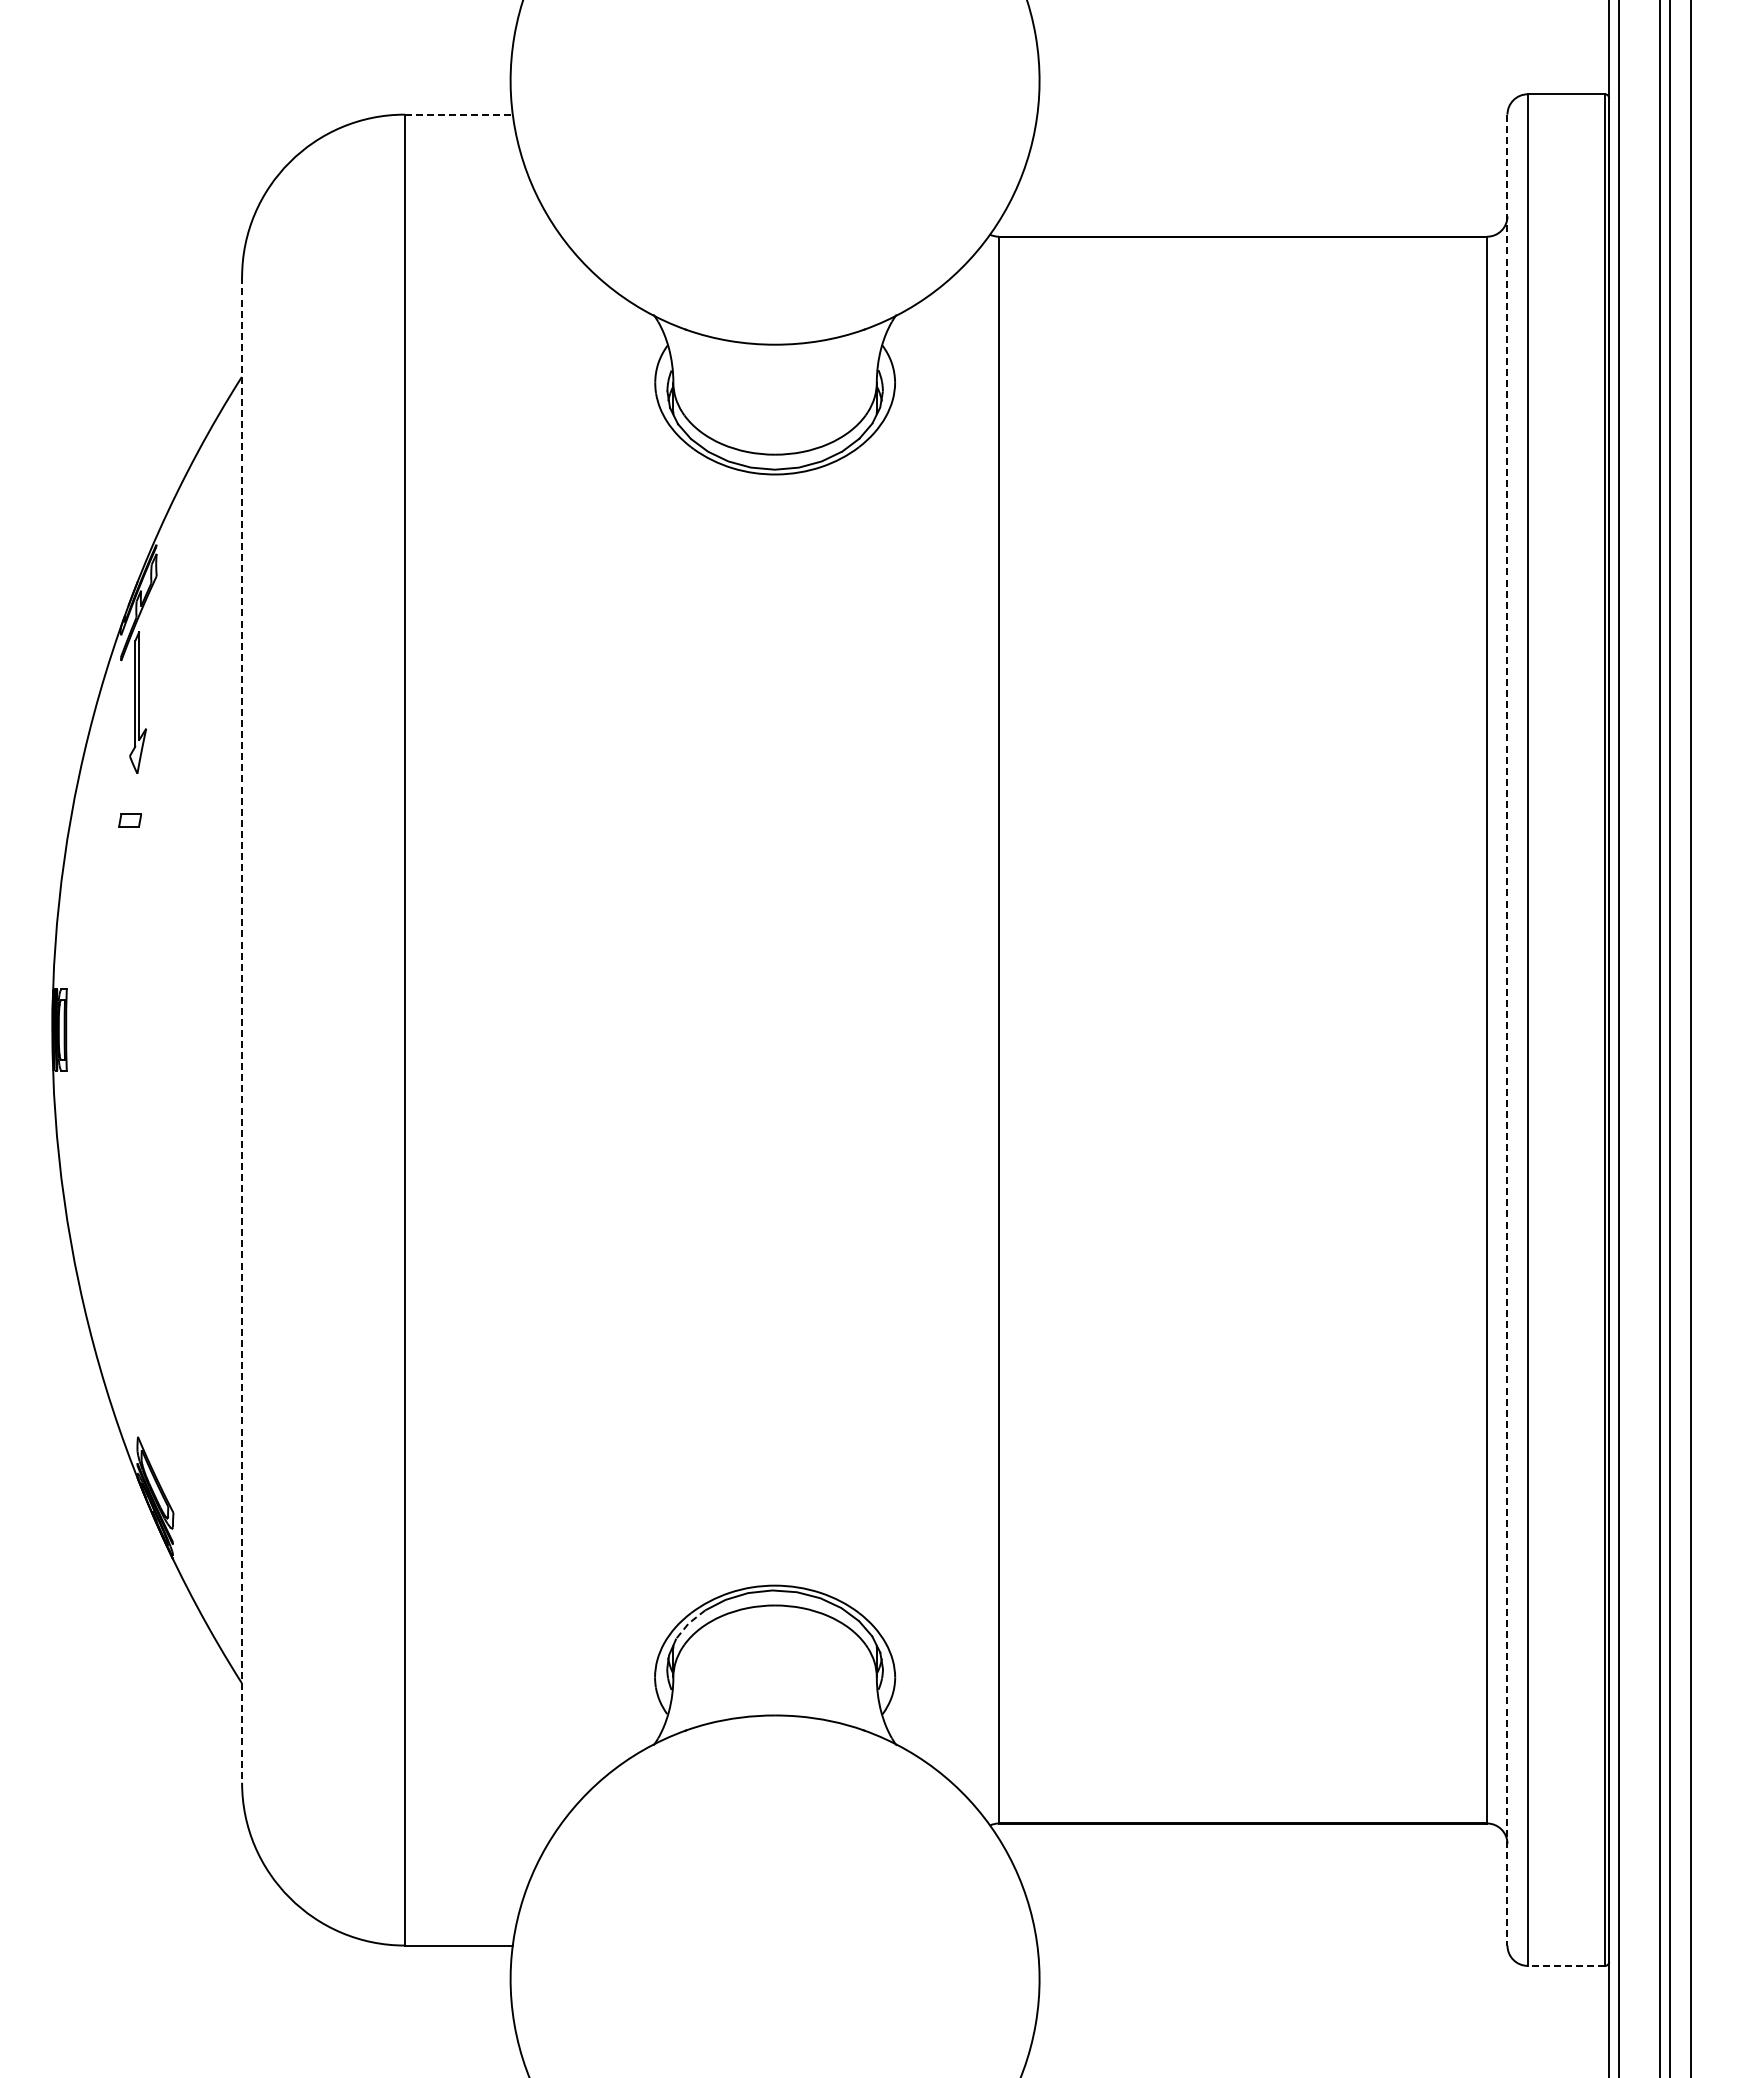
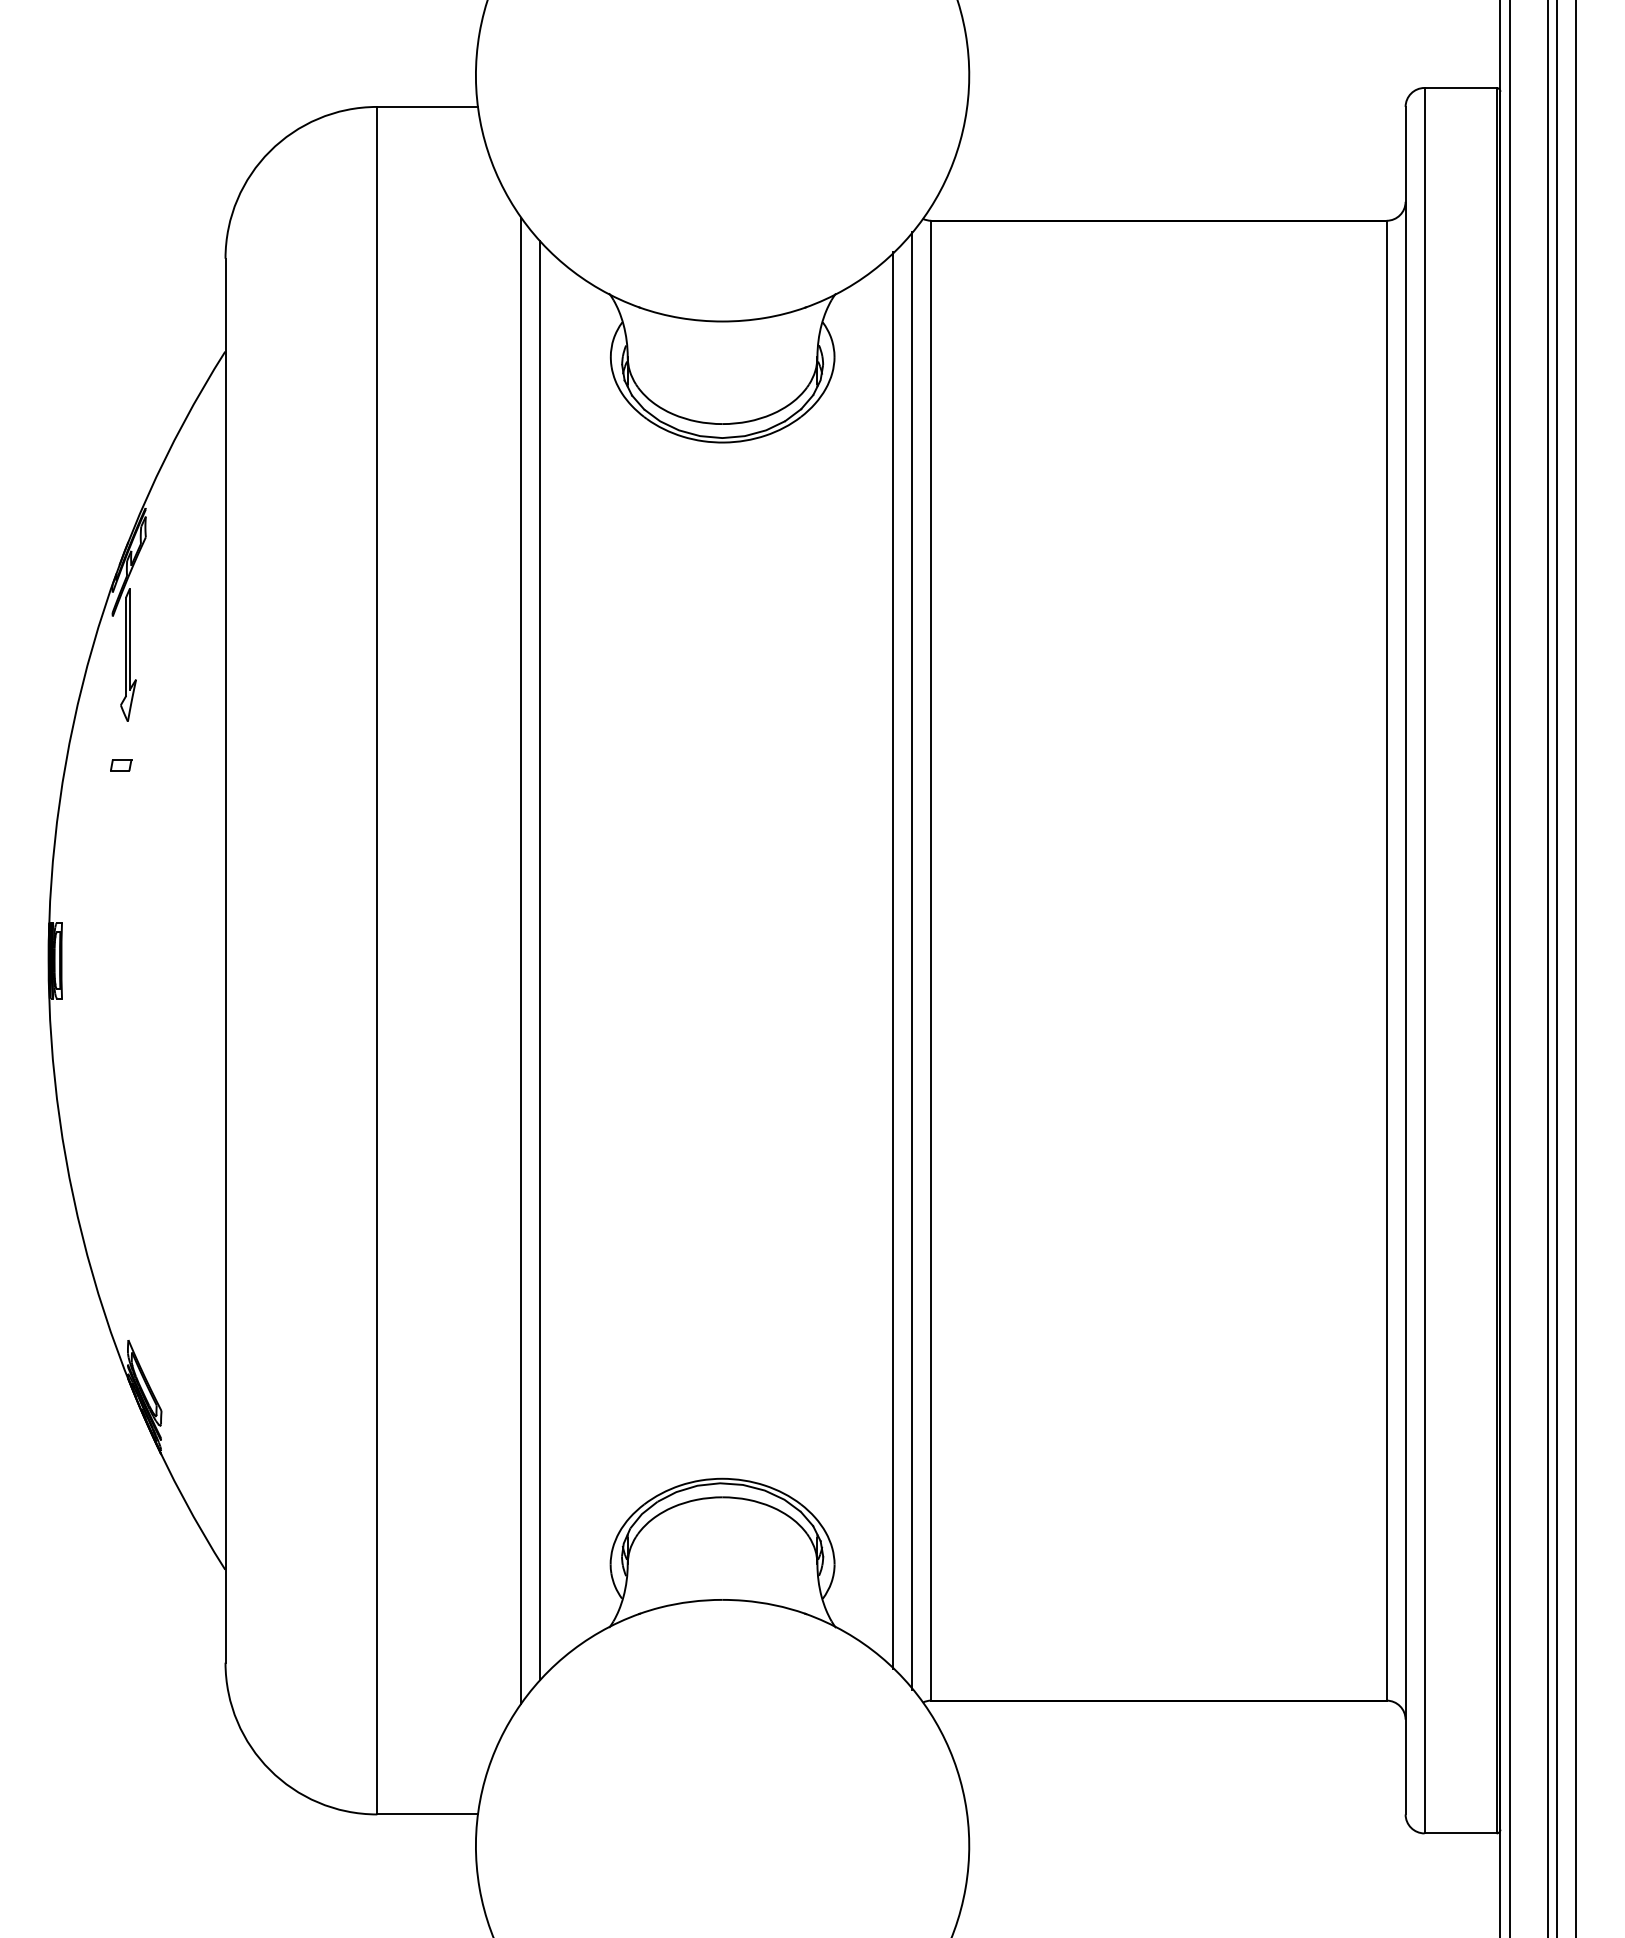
line: (459, 114) -> (428, 106), dashed -> solid
line: (559, 1029) -> (521, 960), added
line: (579, 1029) -> (540, 960), added
line: (958, 1029) -> (893, 960), added
line: (978, 1029) -> (912, 960), added
line: (242, 1030) -> (225, 961), dashed -> solid
line: (1507, 1030) -> (1405, 961), dashed -> solid
line: (688, 1623) -> (641, 1514), dashed -> solid
line: (1566, 1965) -> (1460, 1833), dashed -> solid

